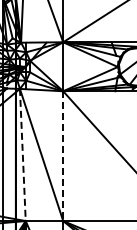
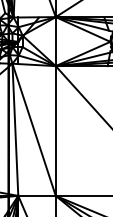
line: (22, 155) -> (15, 130), dashed -> solid
line: (63, 156) -> (56, 131), dashed -> solid

